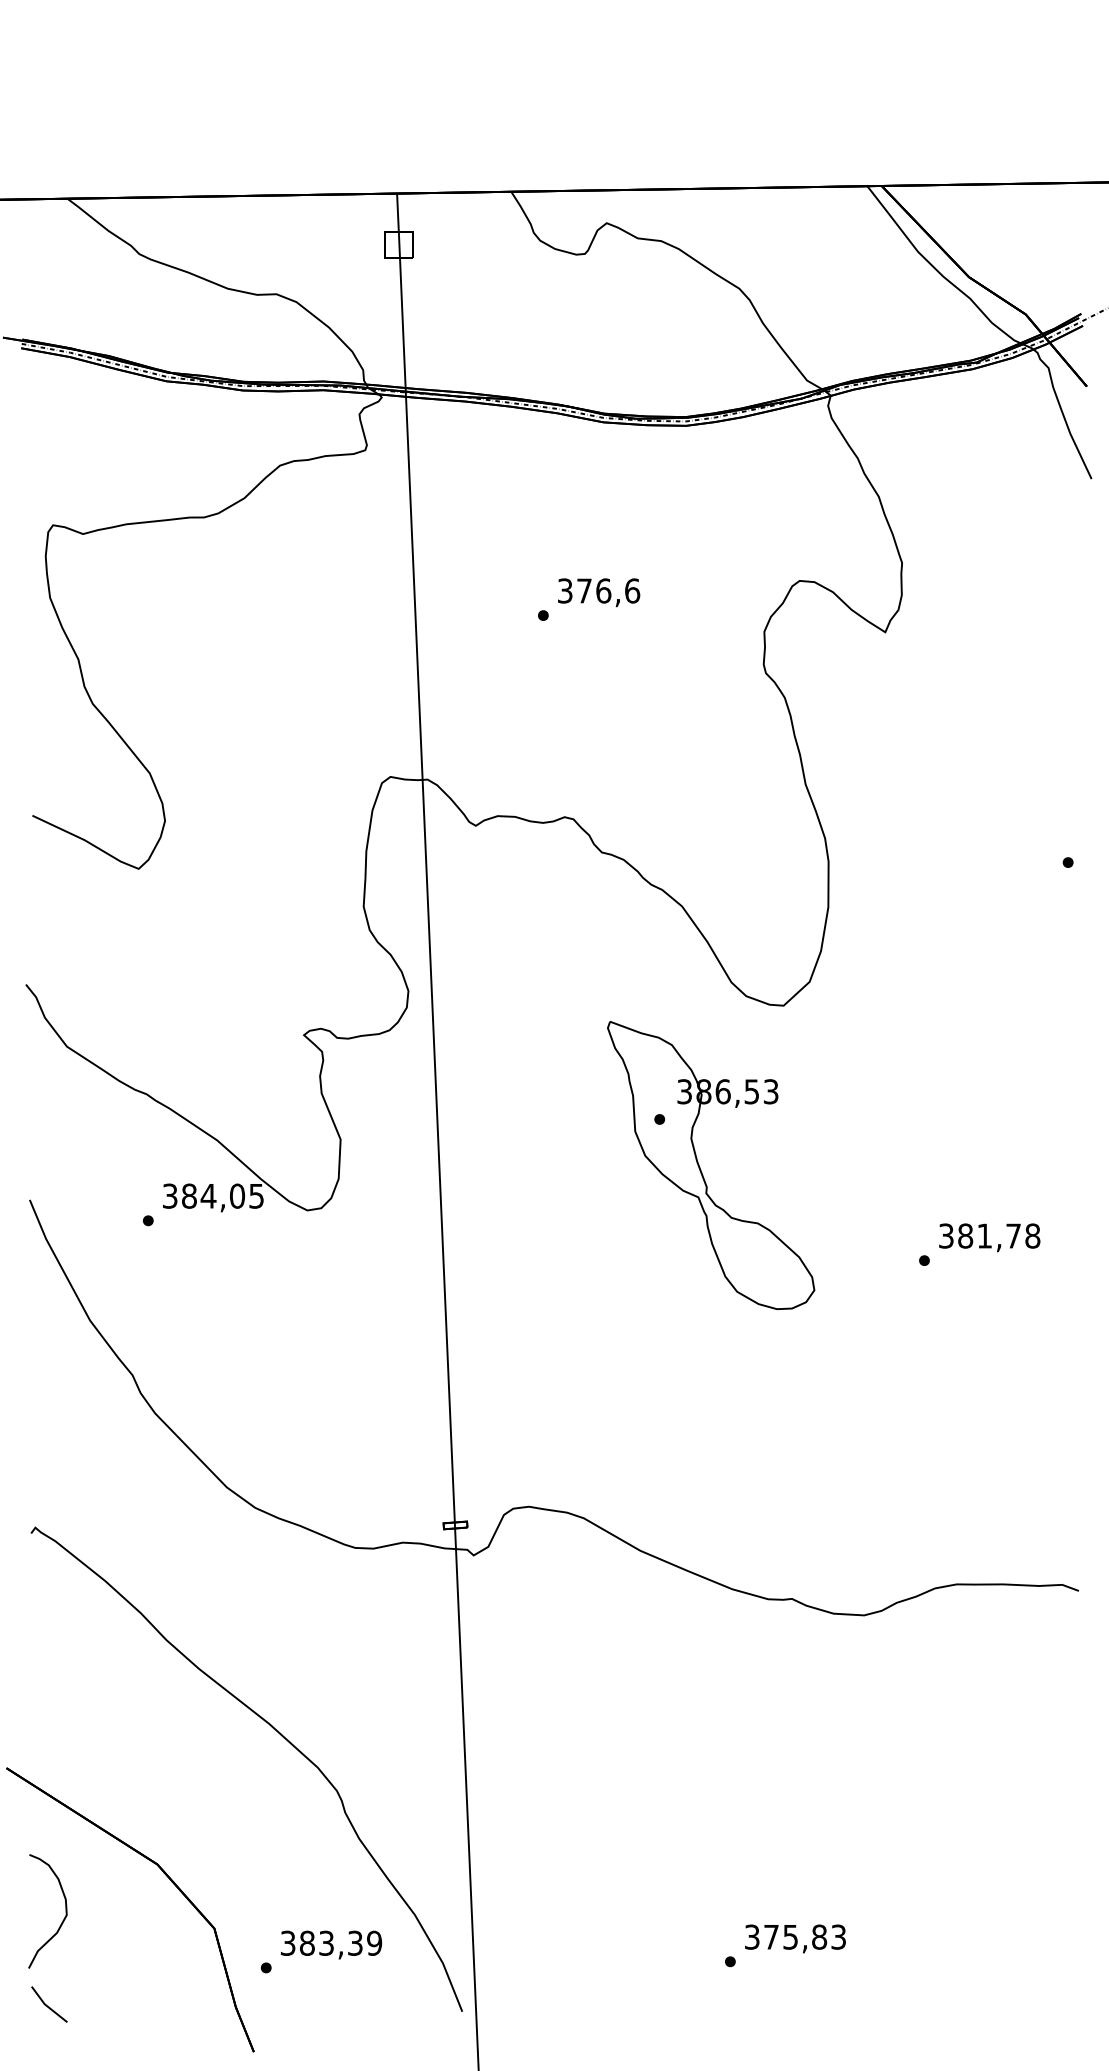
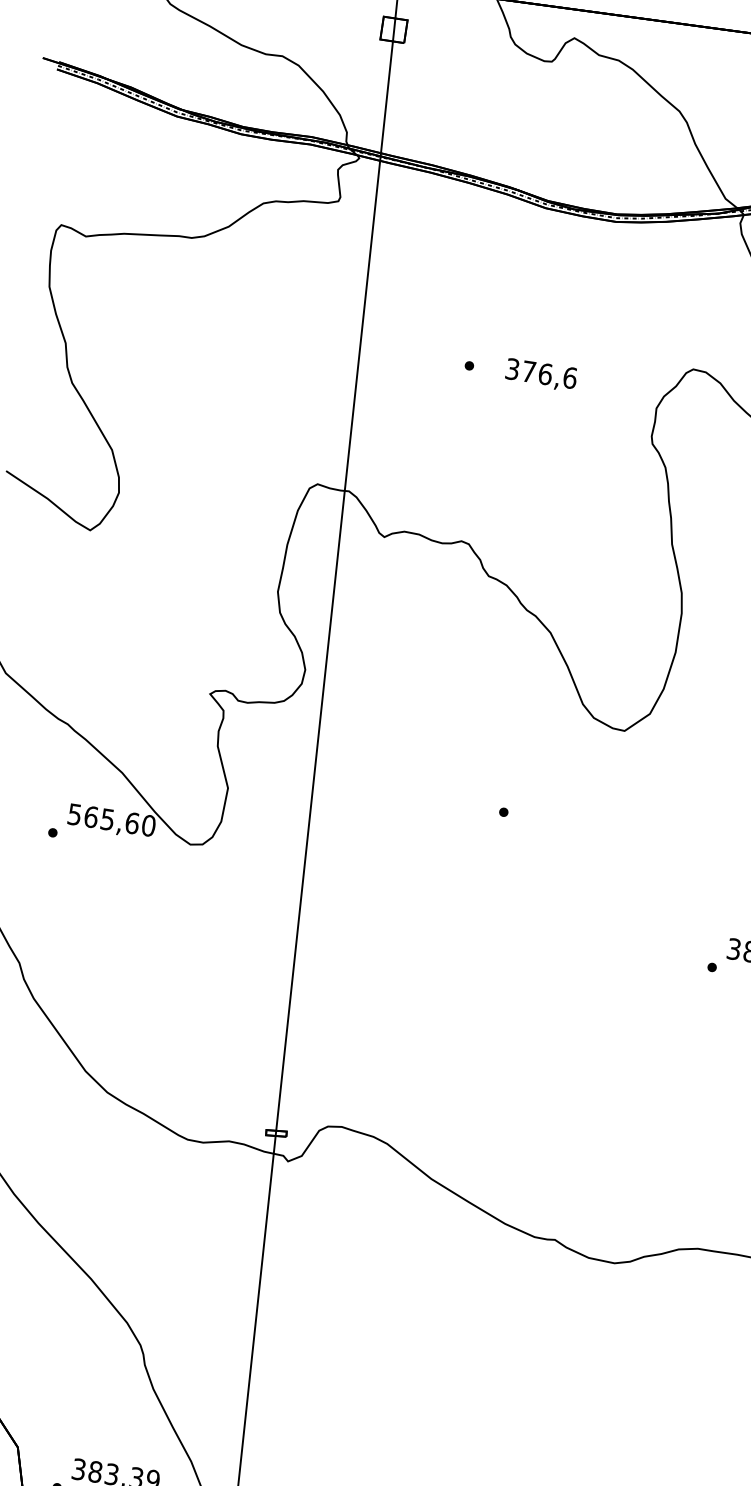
text: (599, 592) -> (541, 375), moved
part: (701, 1169) -> (533, 860), removed
text: (213, 1195) -> (111, 819), 384,05 -> 565,60

